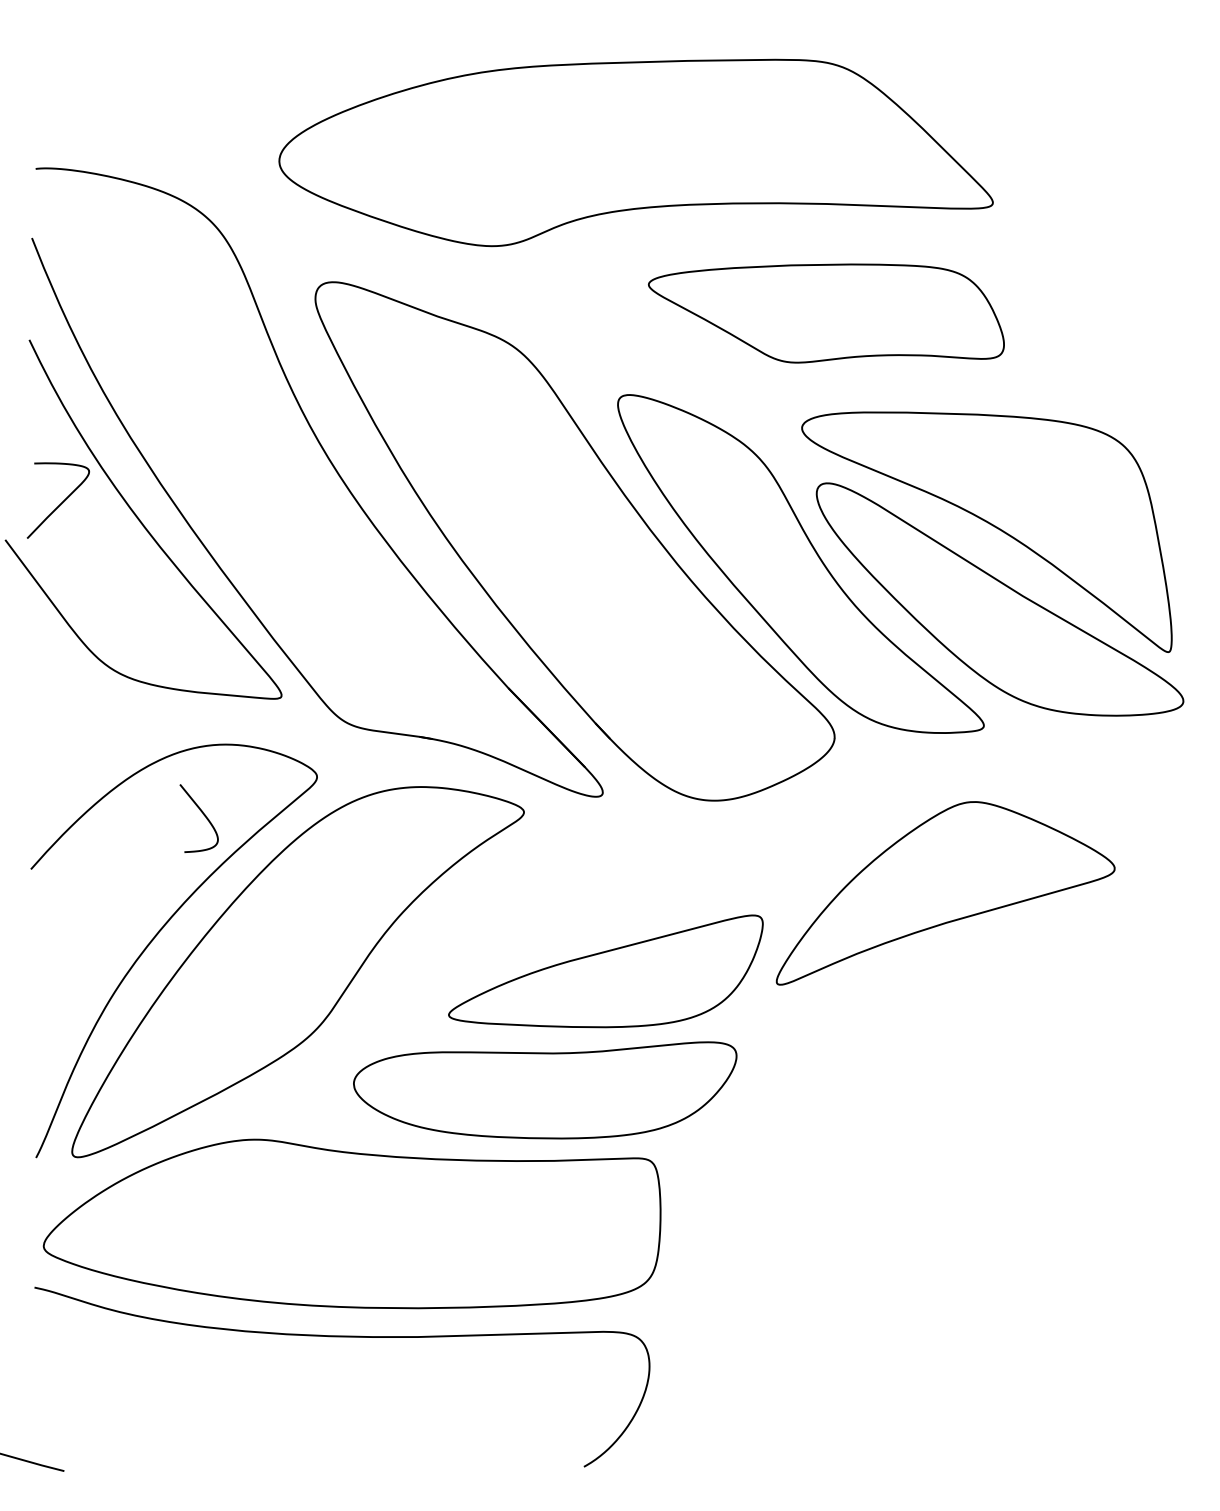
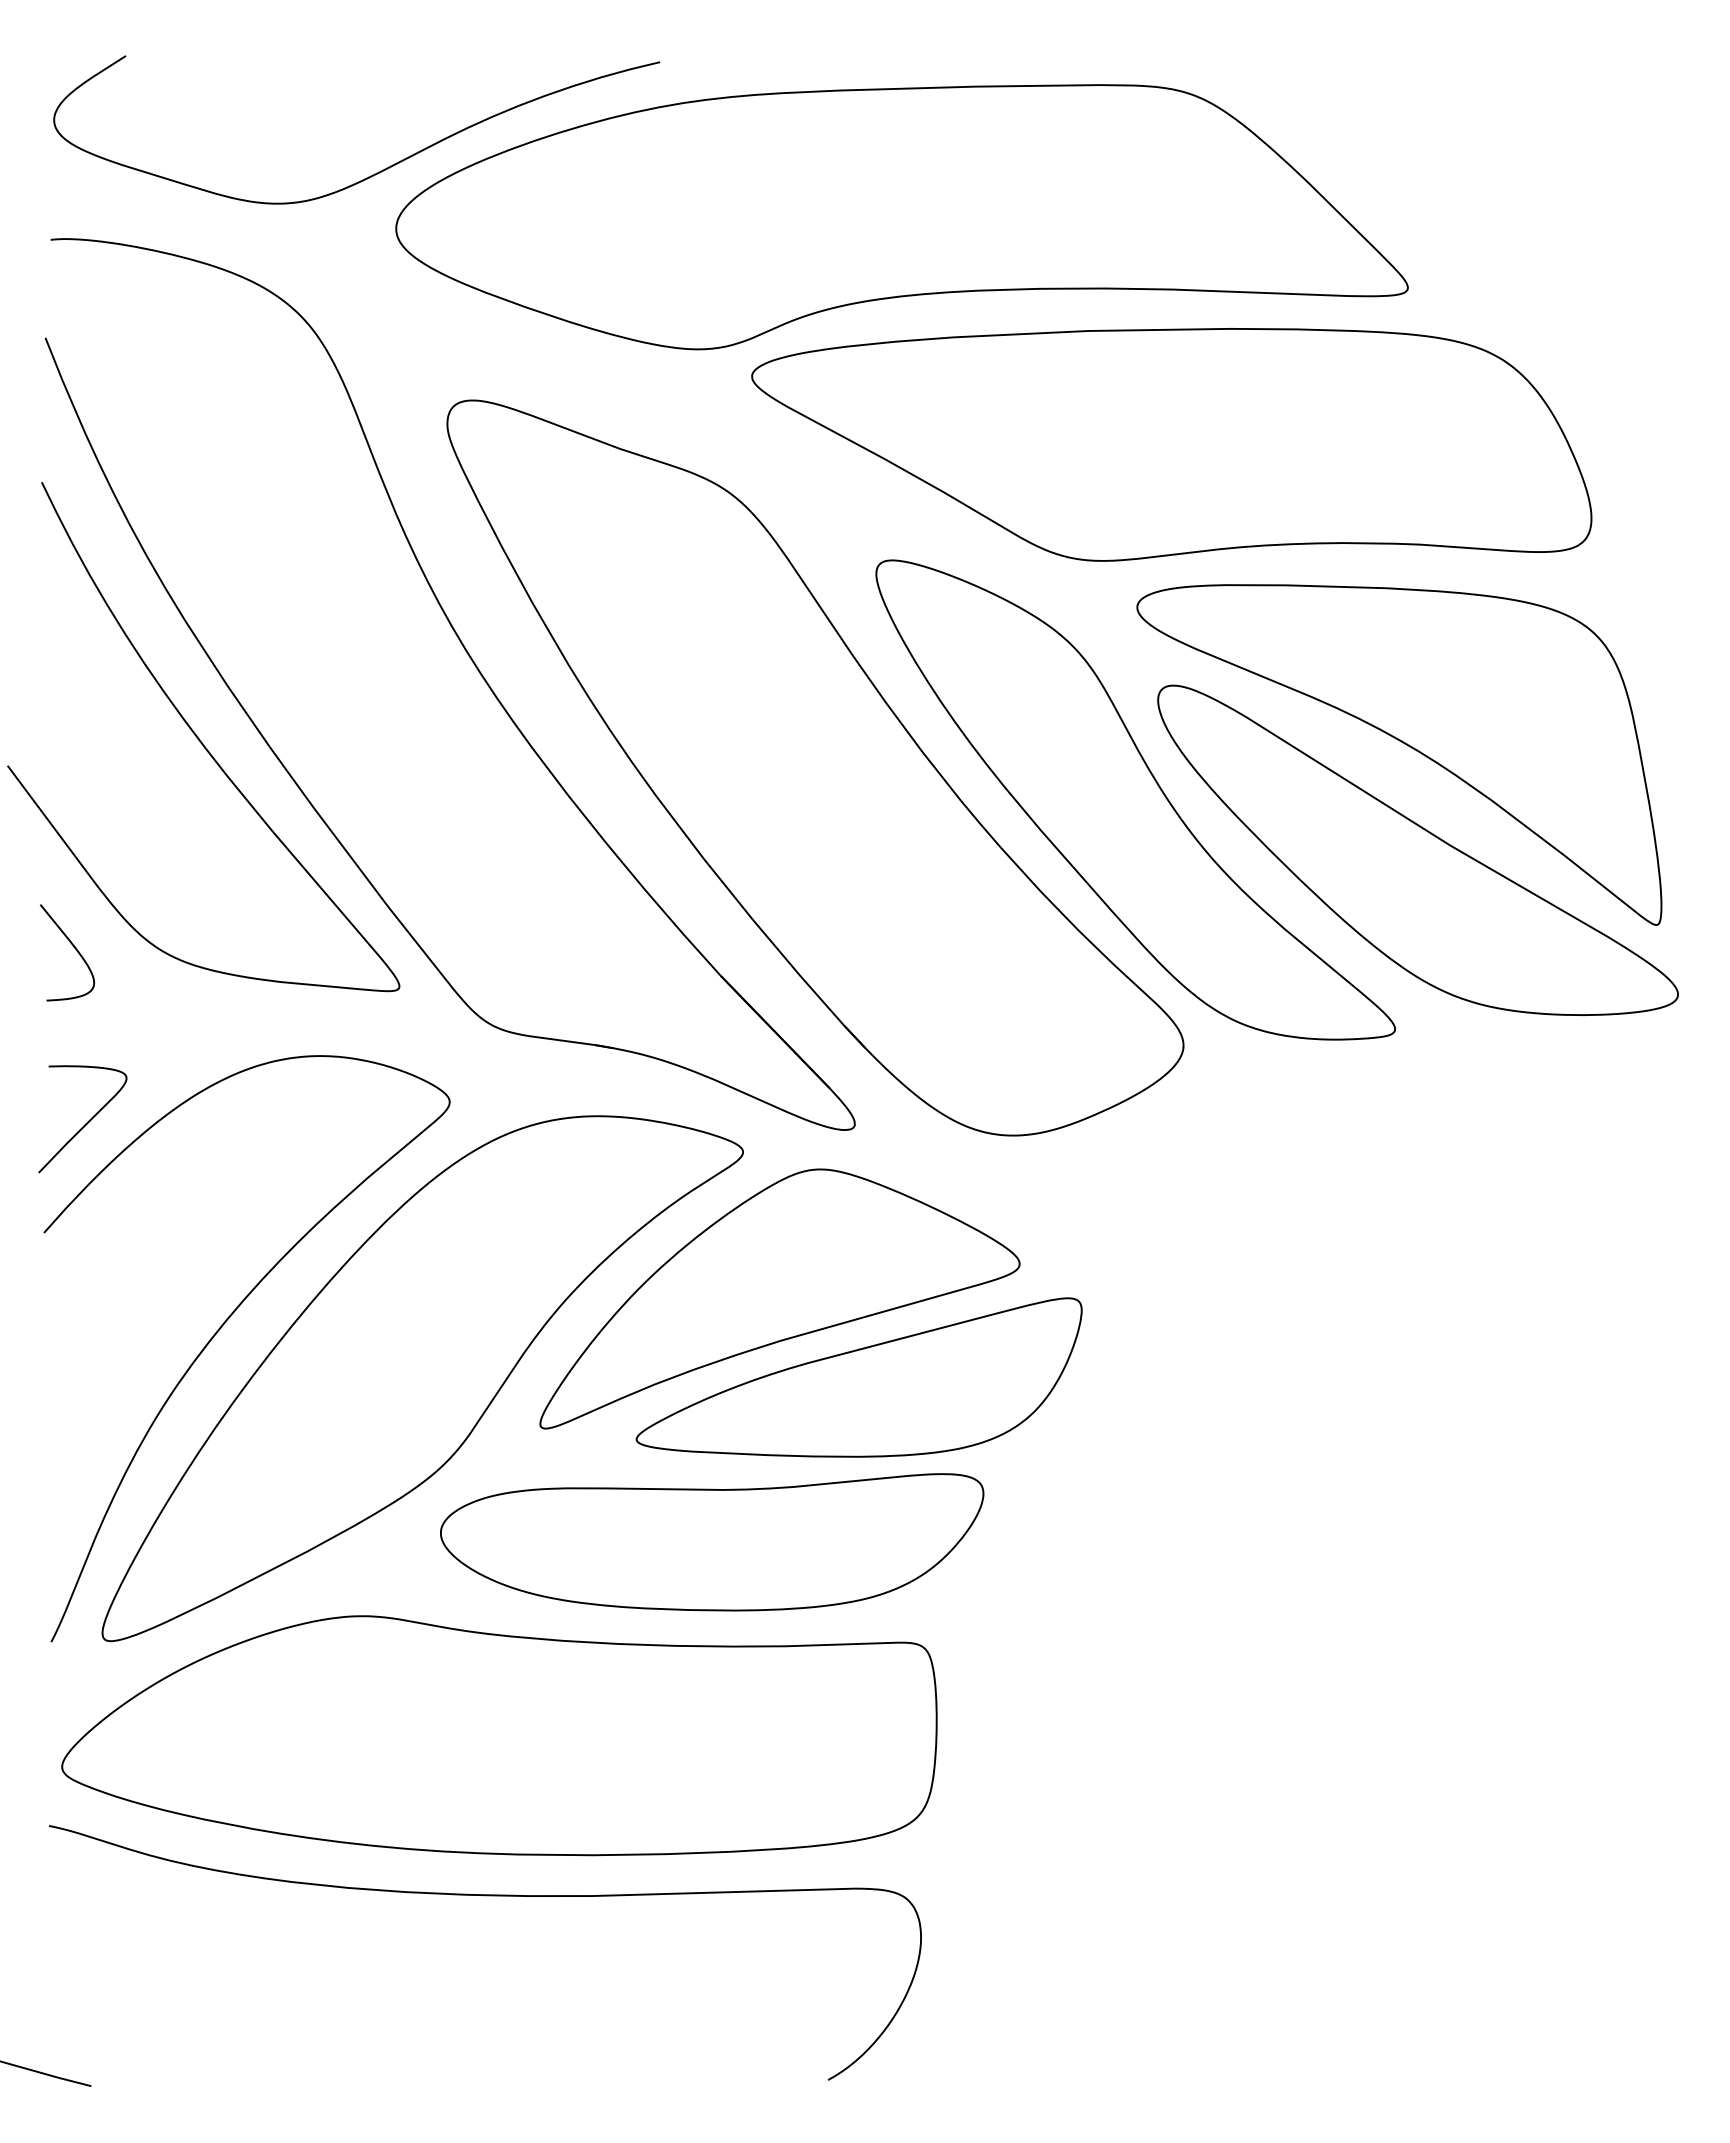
curve: (266, 120) -> (378, 171), added
part: (826, 313) -> (1171, 444), size x1.67
curve: (60, 503) -> (86, 1122), moved
curve: (203, 814) -> (73, 947), moved
part: (945, 893) -> (779, 1298), moved
part: (545, 1090) -> (712, 1542), moved

